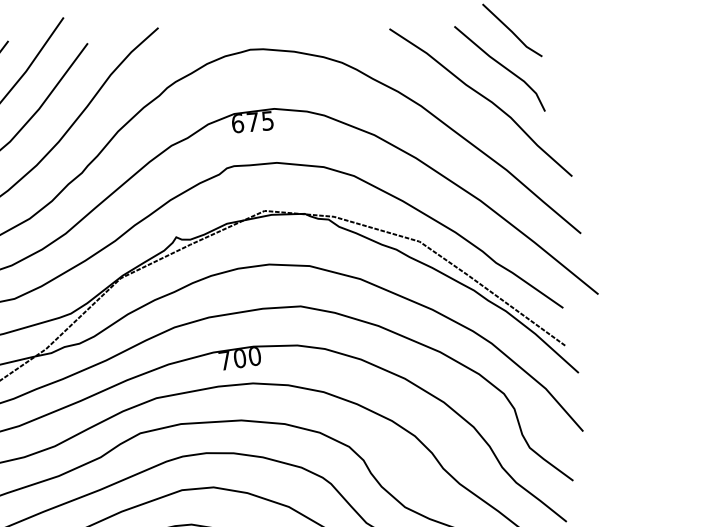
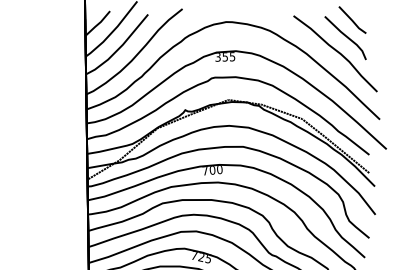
text: (244, 121) -> (221, 56), 675 -> 355

